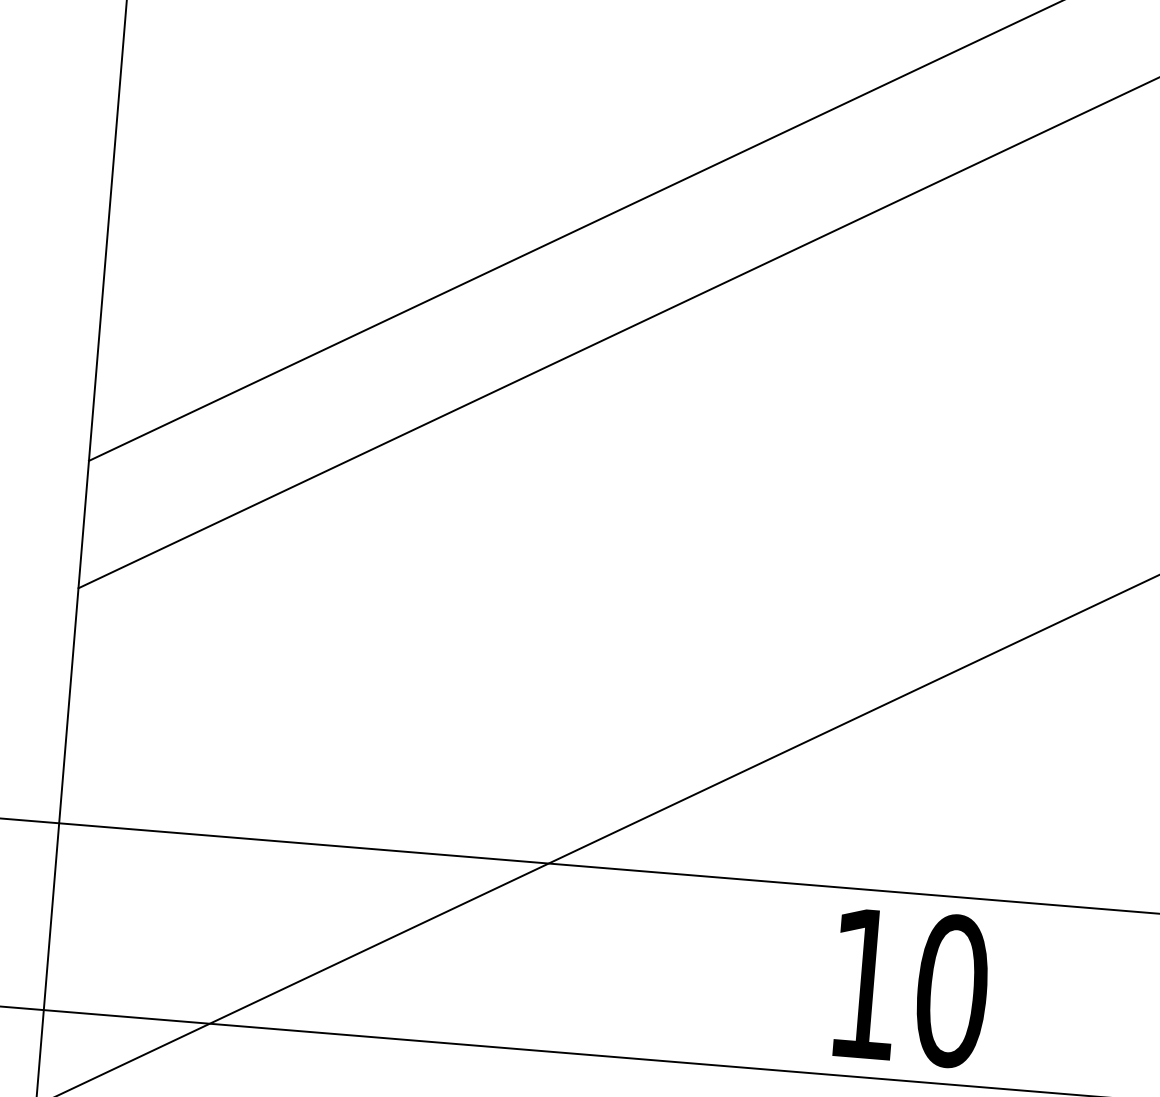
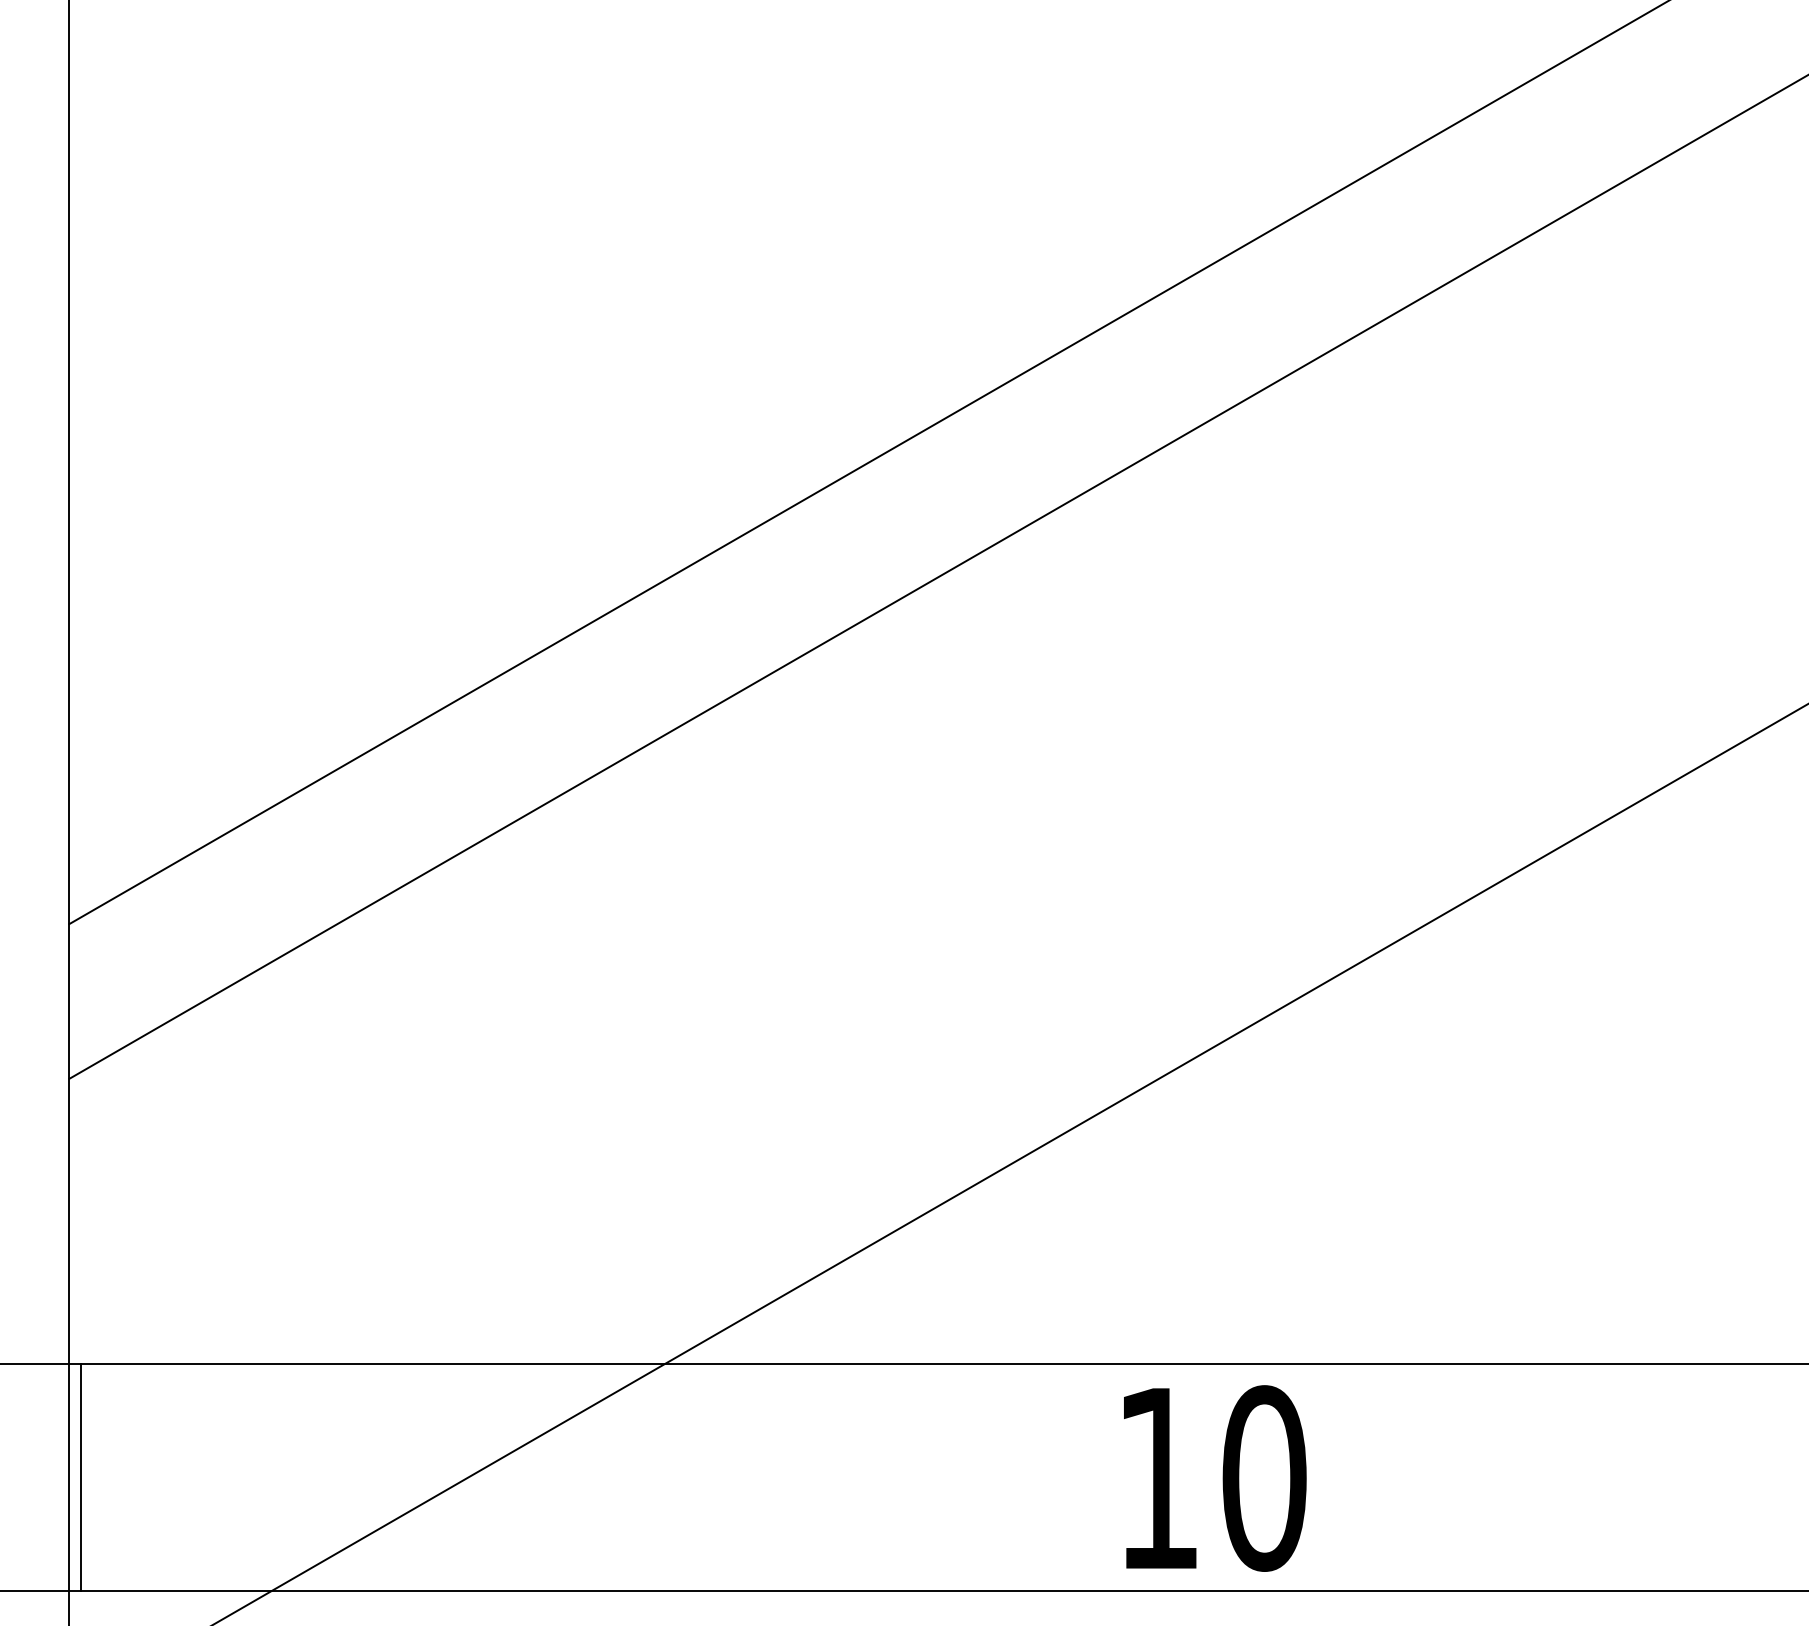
line: (60, 917) -> (80, 1477), added
text: (911, 987) -> (1215, 1478), moved

